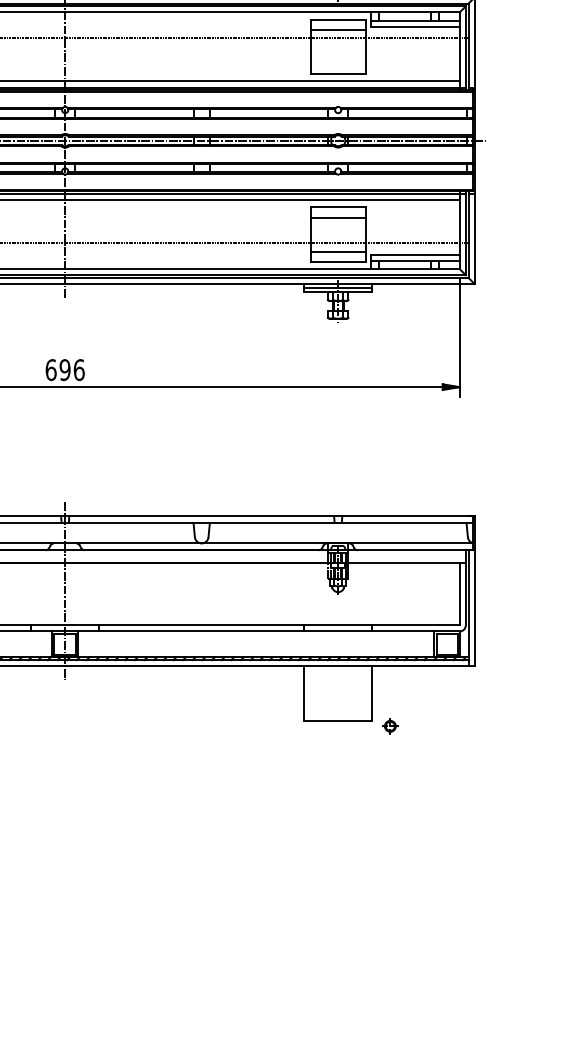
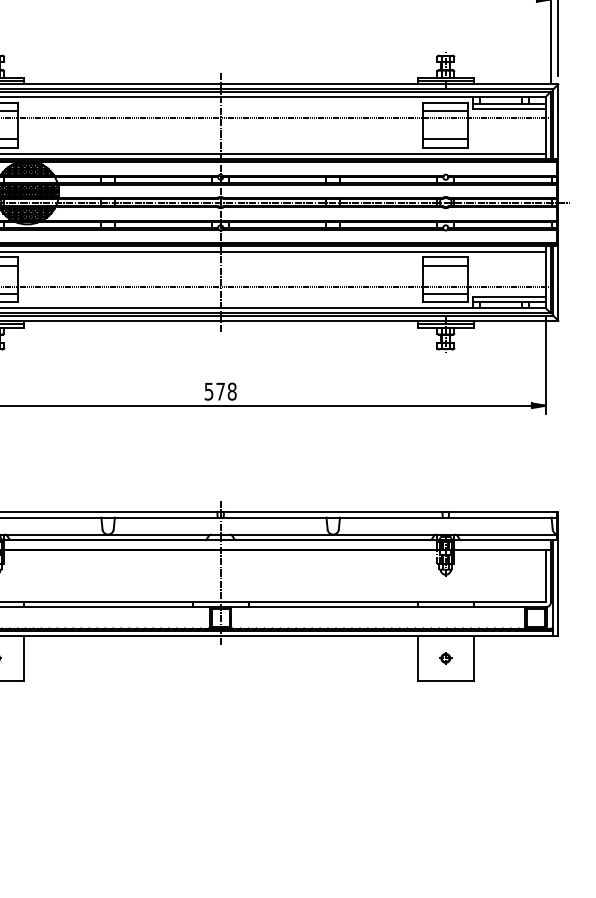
line: (337, 64) -> (445, 139), added
text: (64, 369) -> (220, 391), 696 -> 578
part: (390, 726) -> (445, 658), moved

